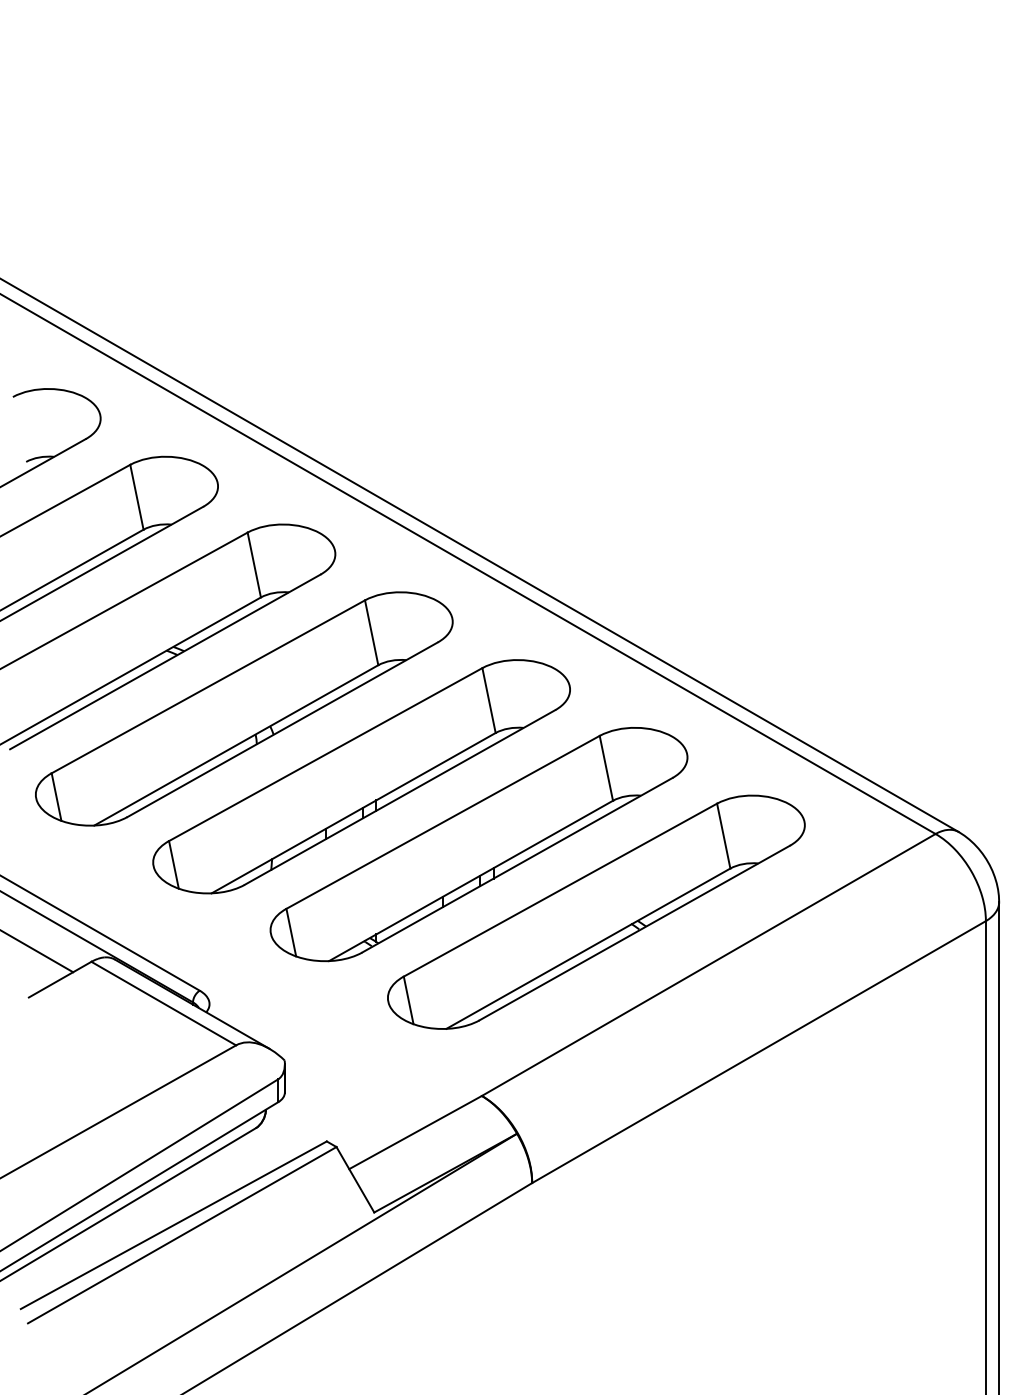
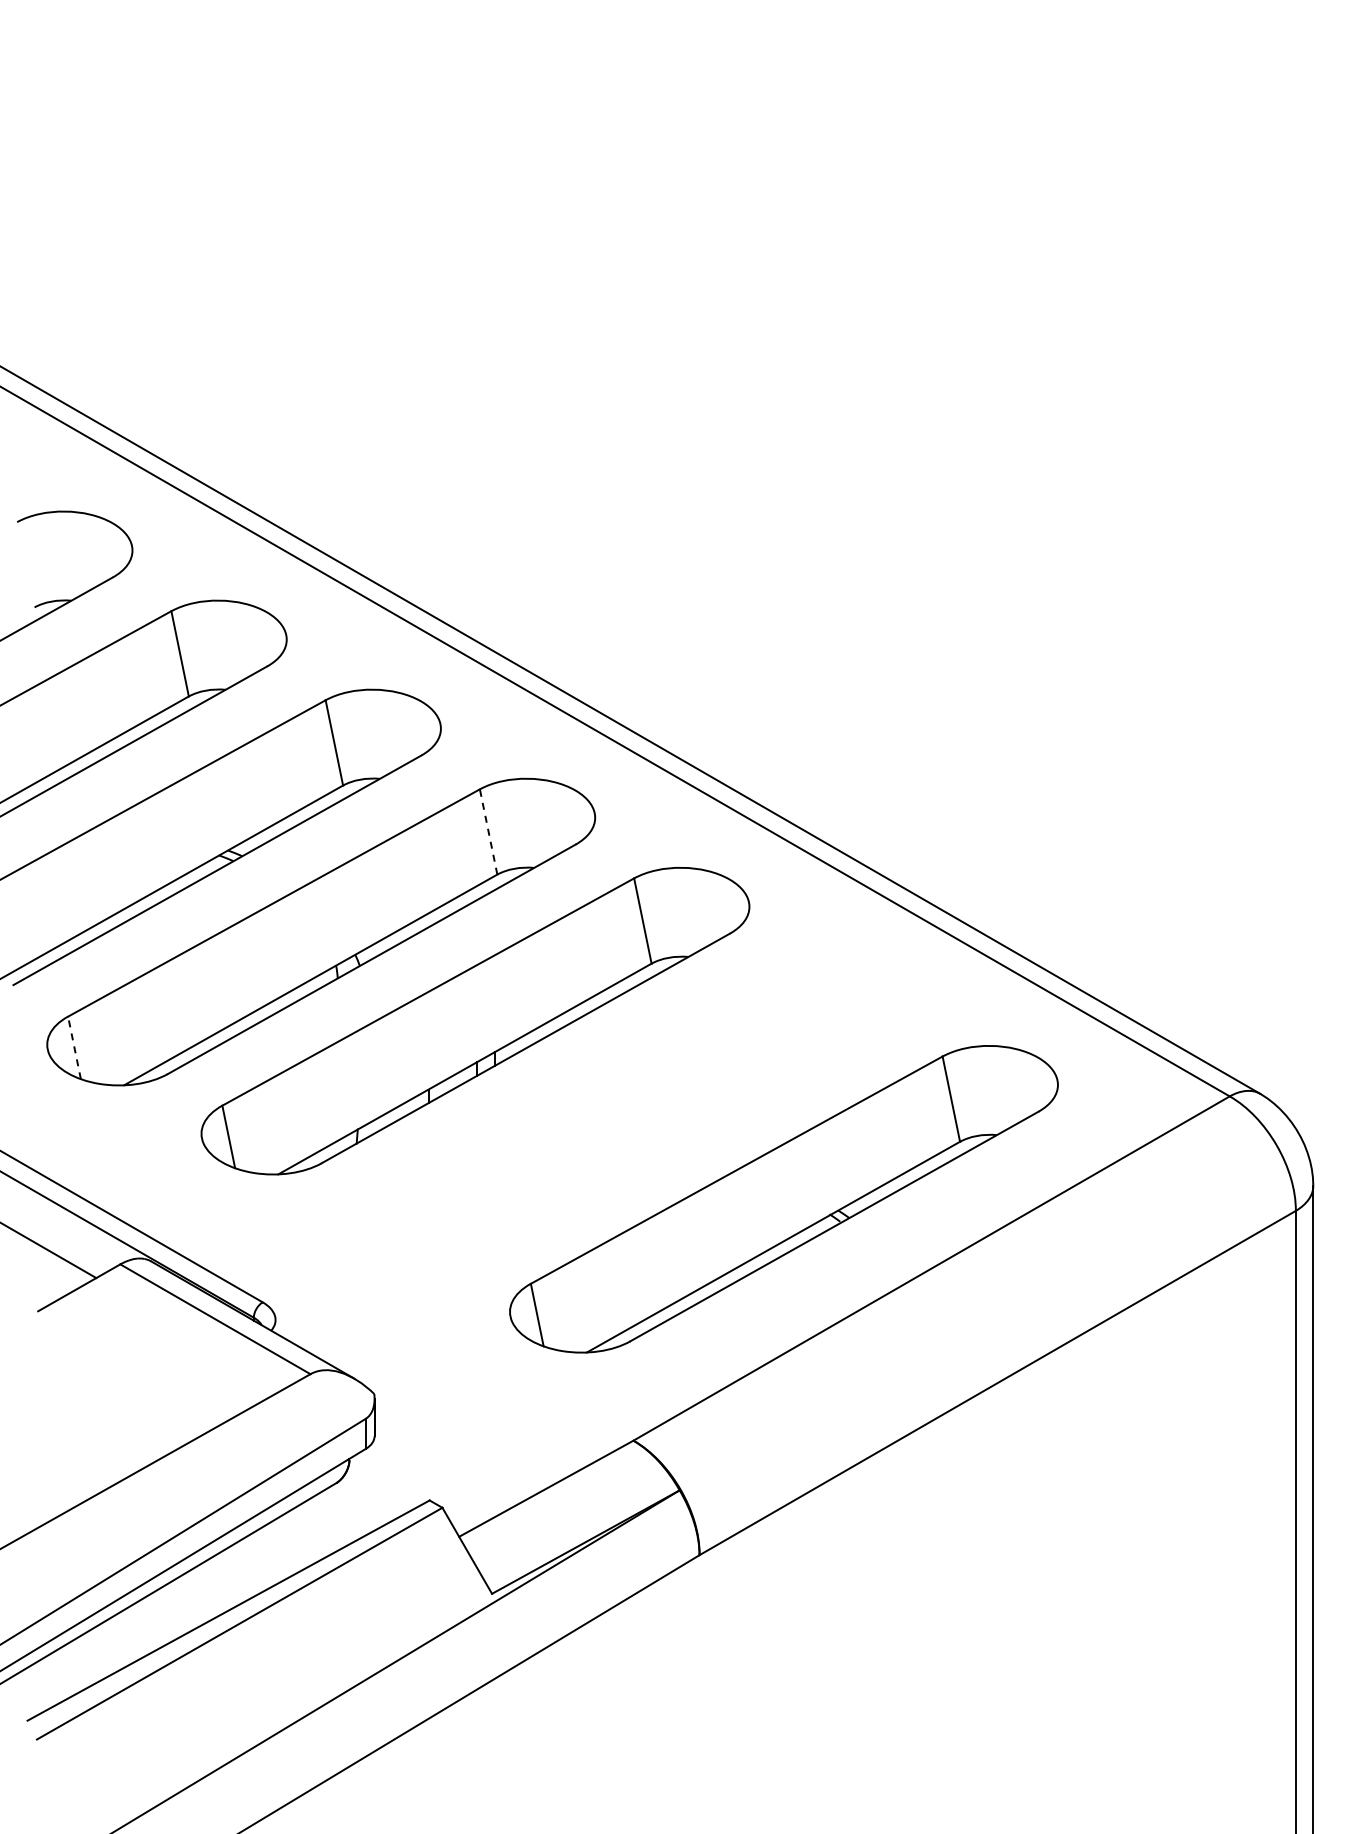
line: (371, 632) -> (488, 831), solid -> dashed
line: (56, 796) -> (74, 1047), solid -> dashed
part: (478, 844) -> (629, 1110), removed

